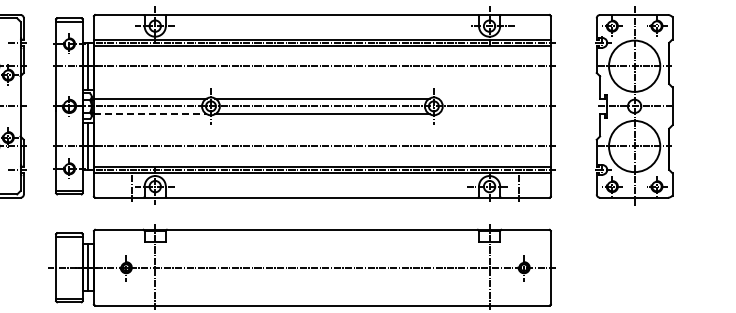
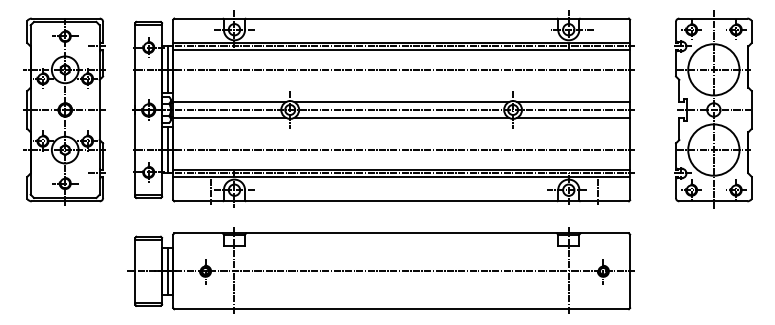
line: (494, 98) -> (573, 102), added
line: (151, 113) -> (230, 117), dashed -> solid
line: (494, 113) -> (573, 117), added

